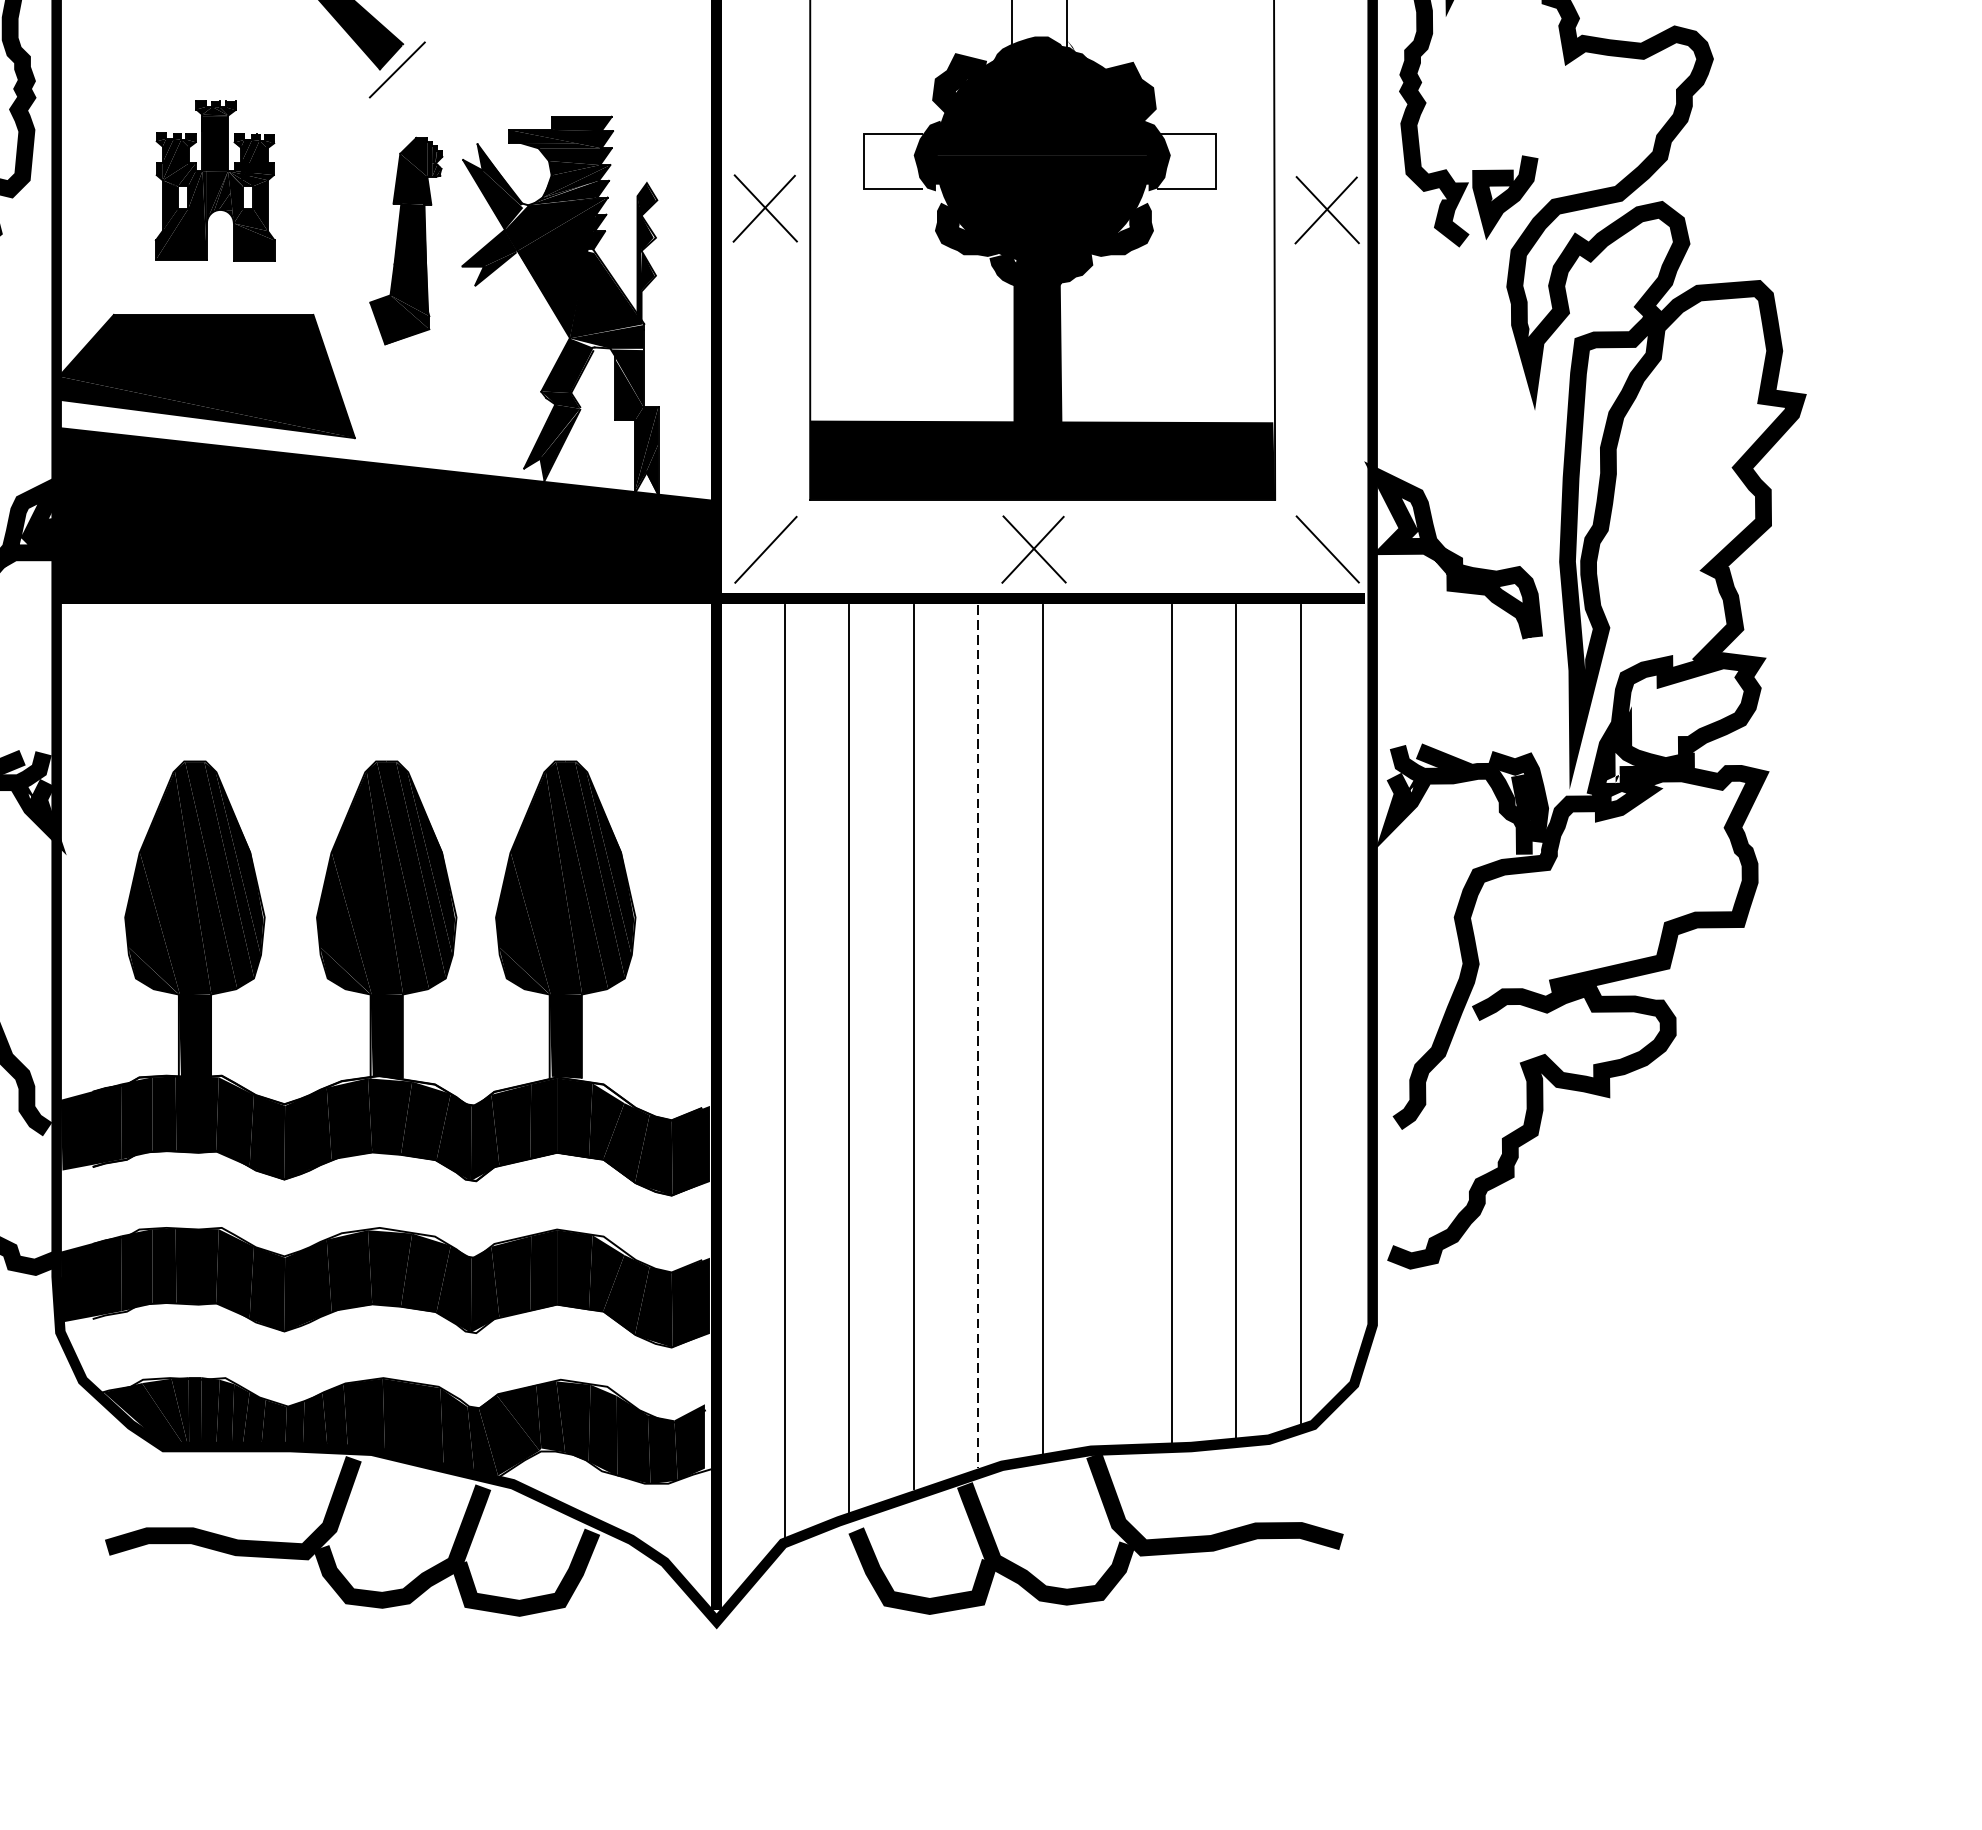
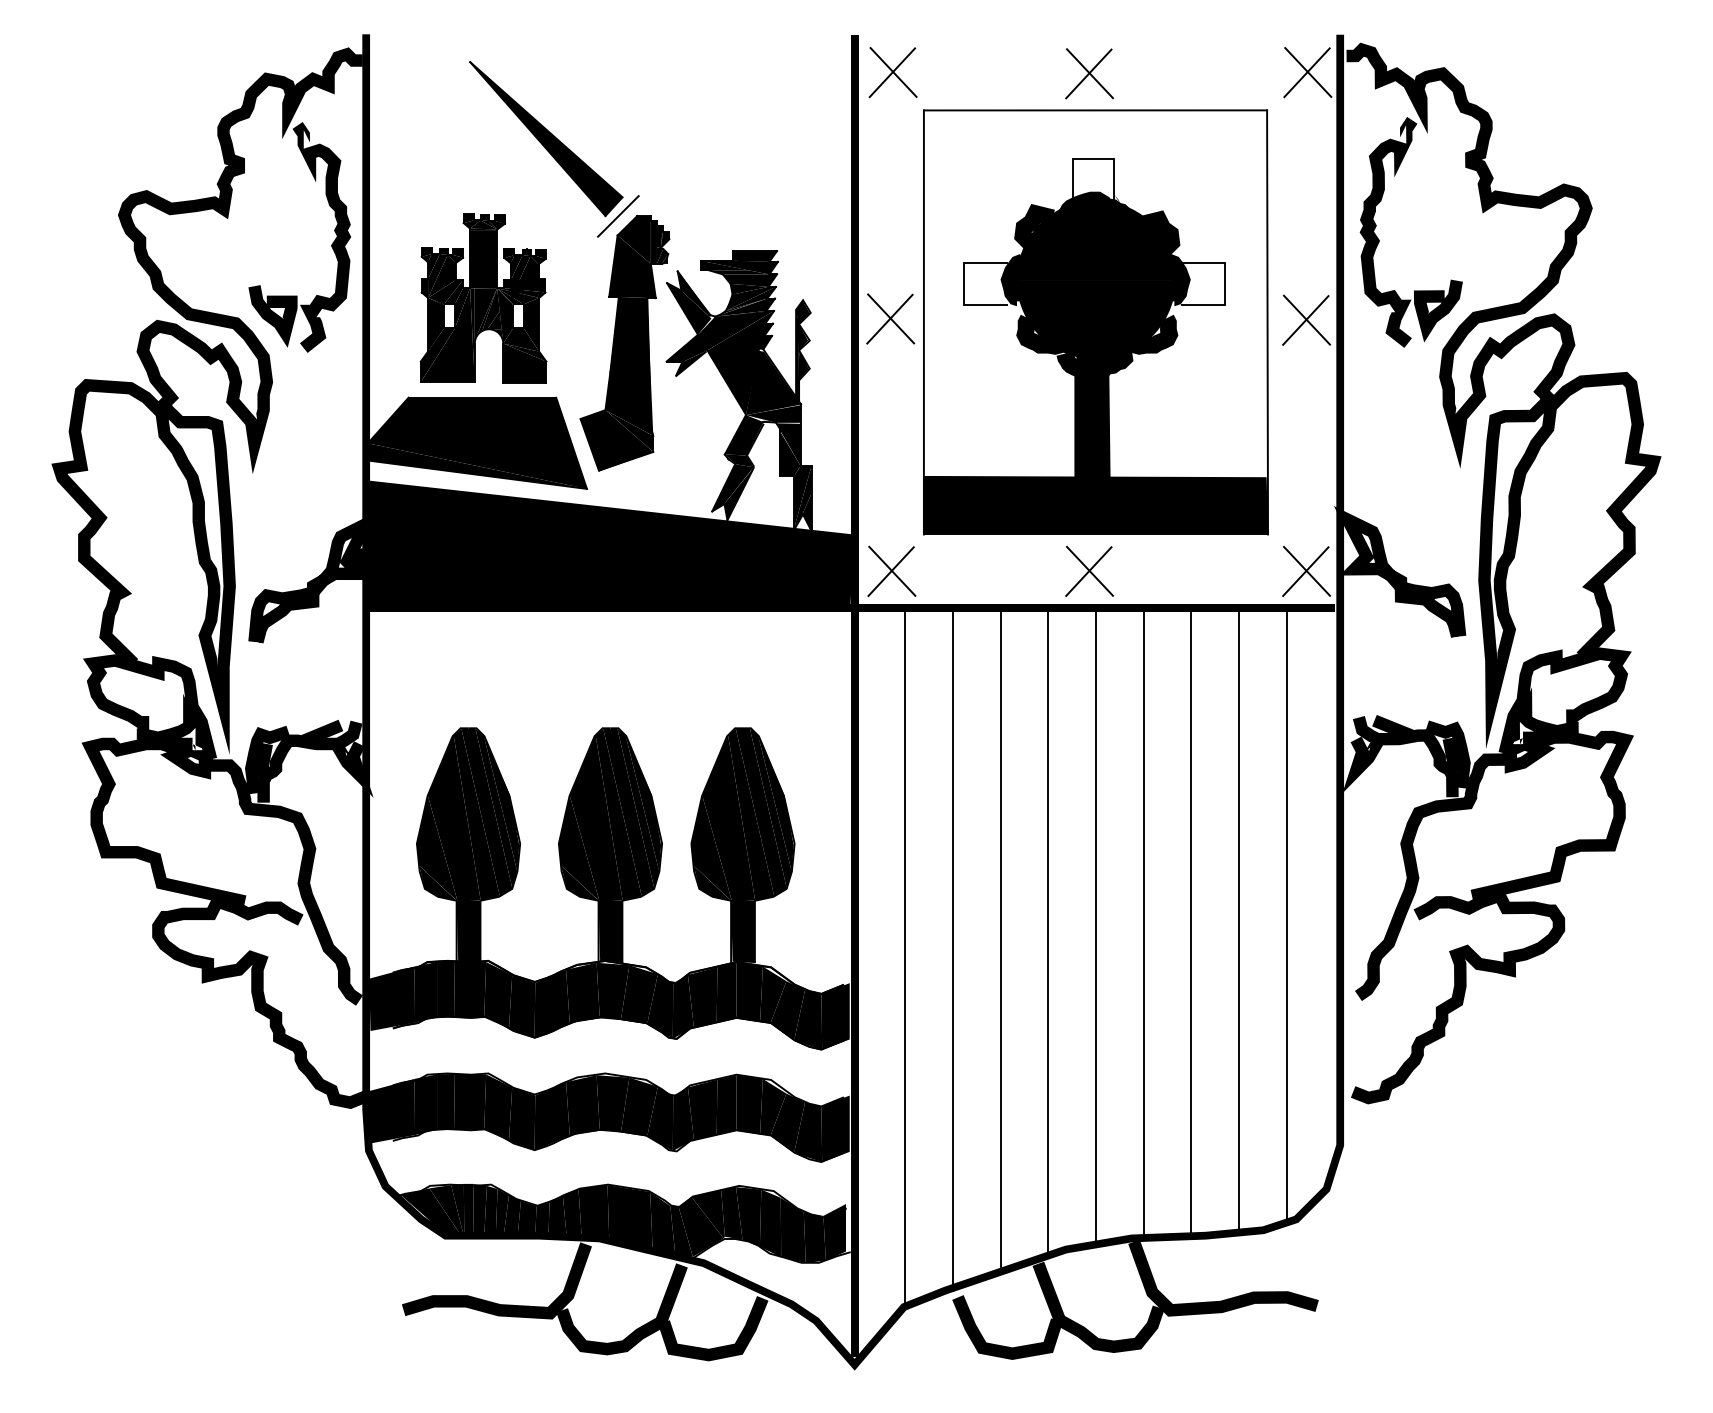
part: (215, 180) -> (483, 298), size x1.43
part: (405, 240) -> (624, 342), size x1.67
line: (767, 548) -> (892, 570), added
line: (1325, 549) -> (1305, 571), added
line: (1106, 1025) -> (1143, 923), added
line: (978, 1037) -> (1048, 932), dashed -> solid

